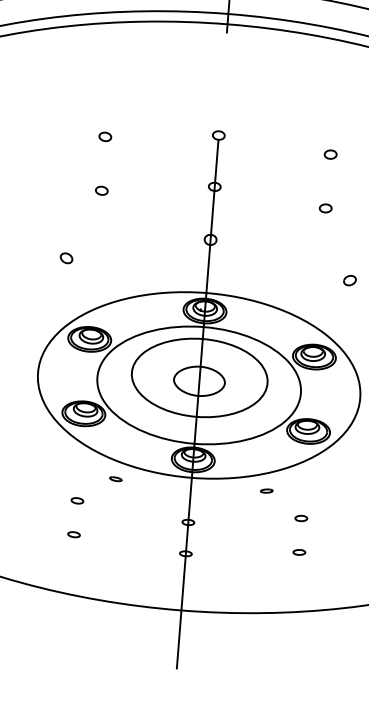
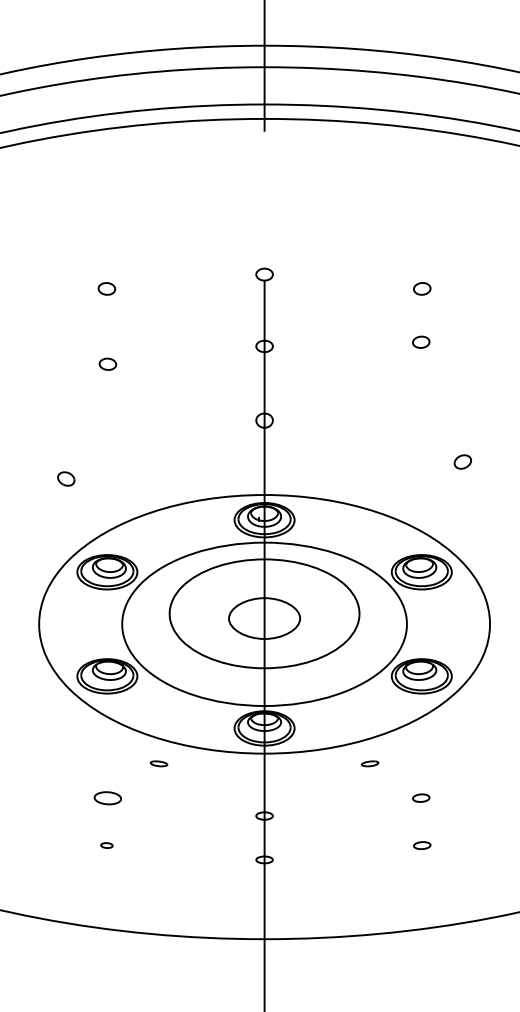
part: (325, 207) -> (421, 341), moved
part: (66, 257) -> (66, 478), moved
part: (77, 500) -> (107, 797), size x1.6
part: (73, 534) -> (106, 845), size x0.7

